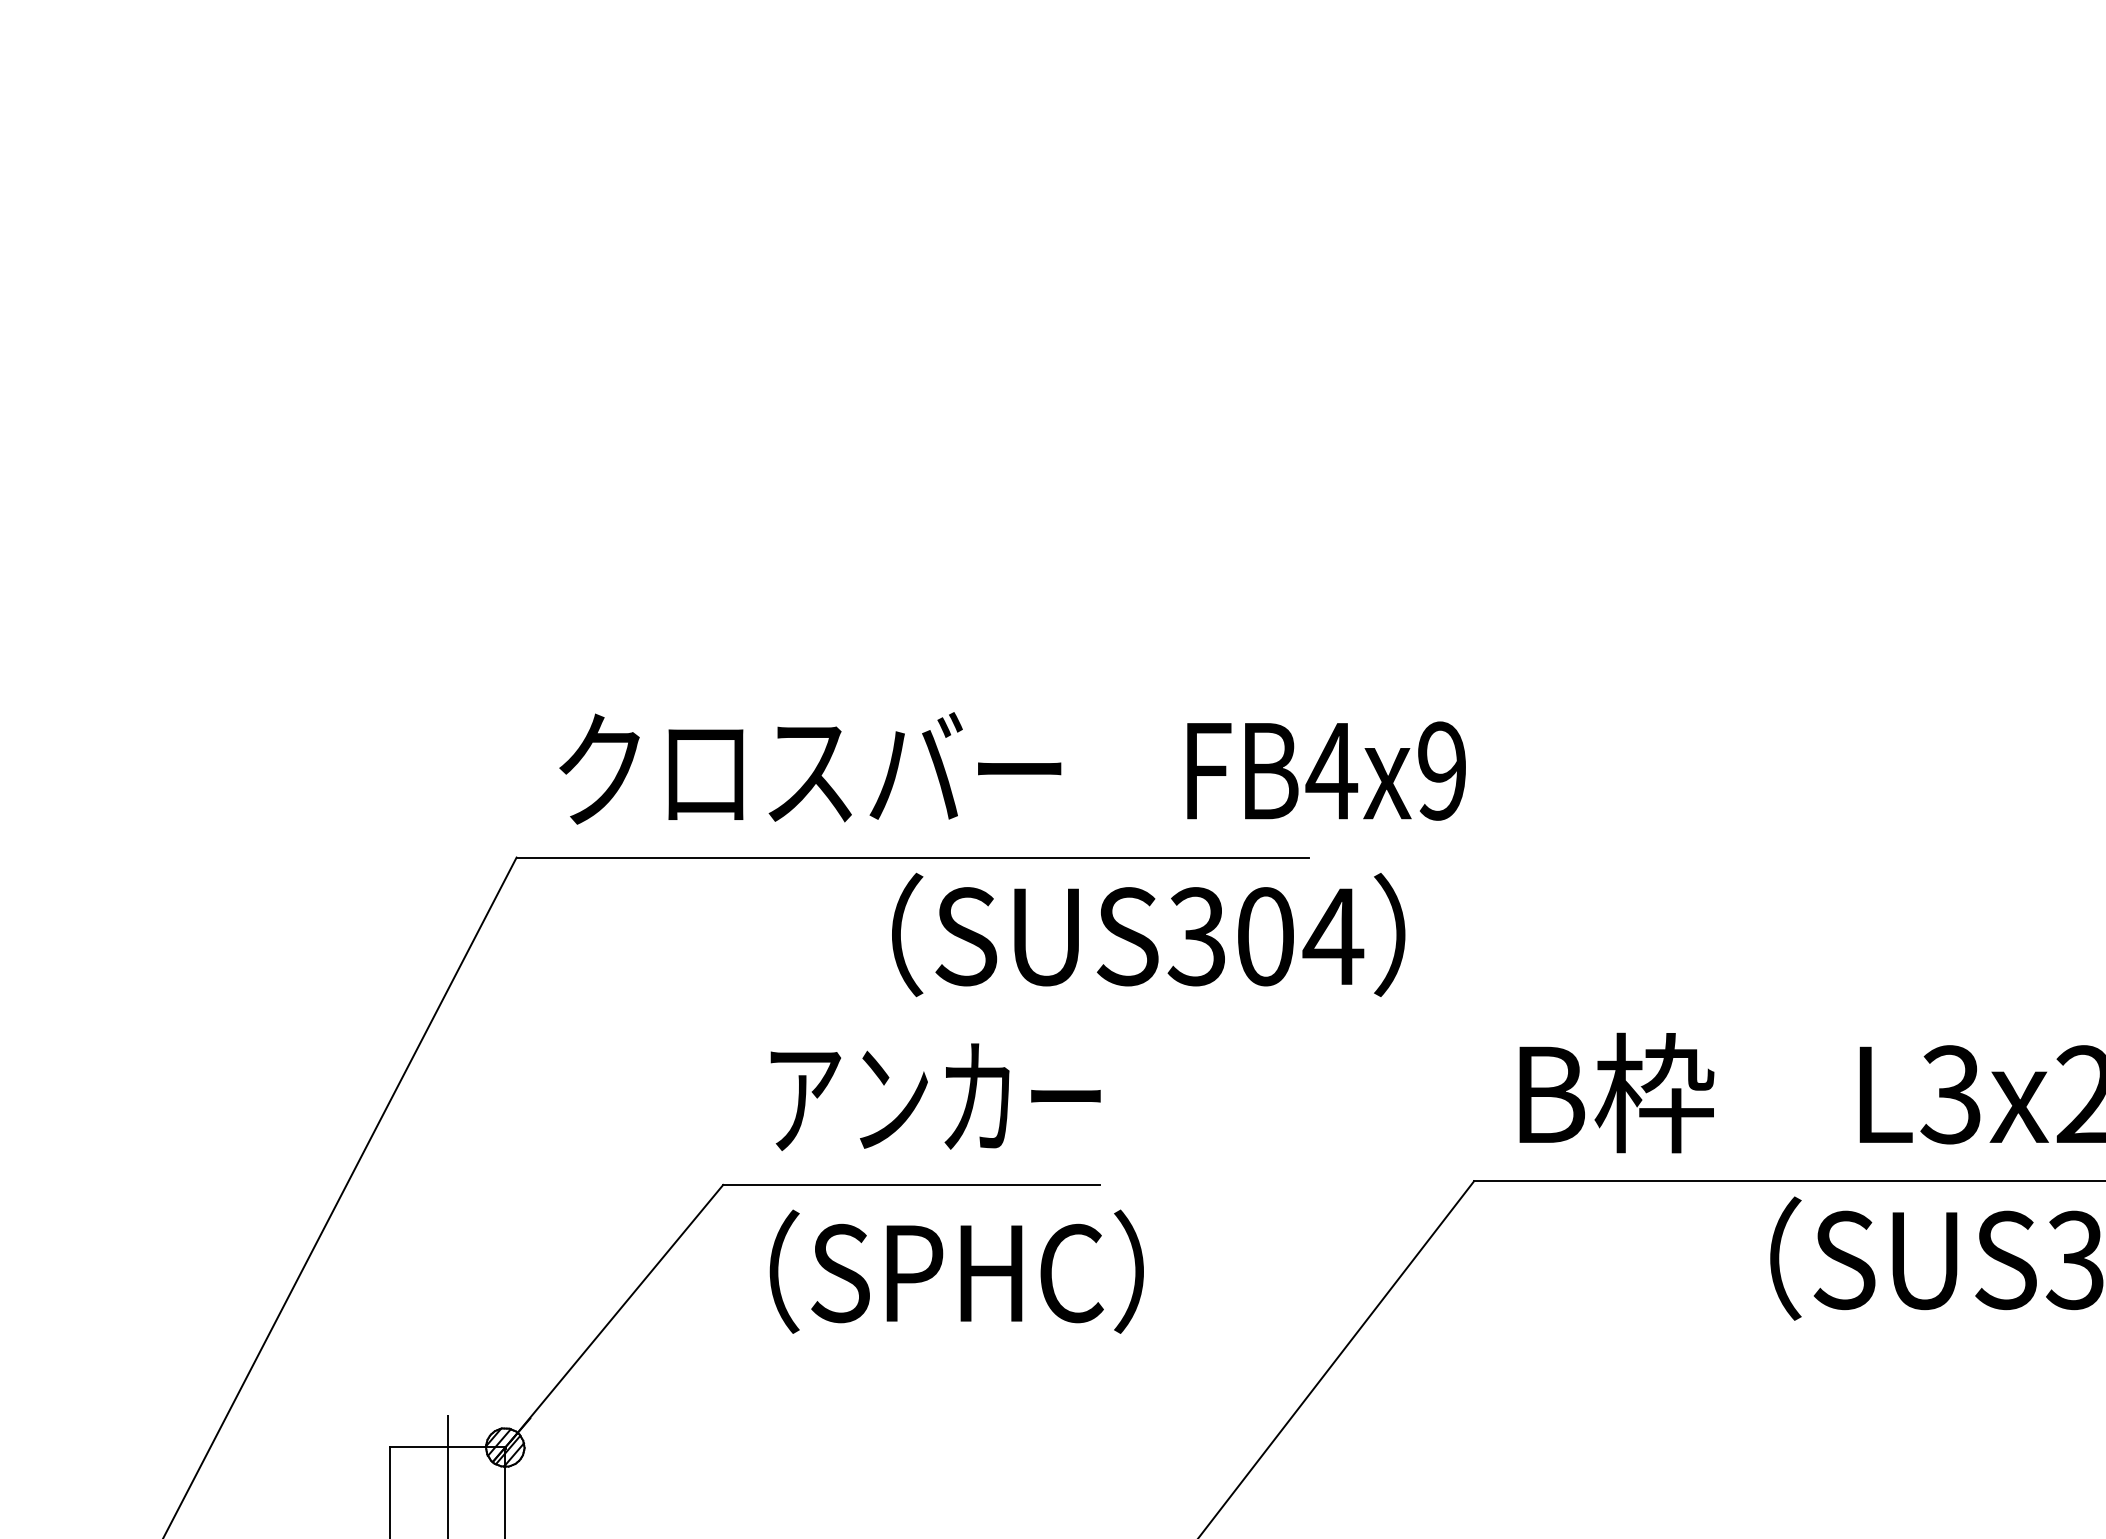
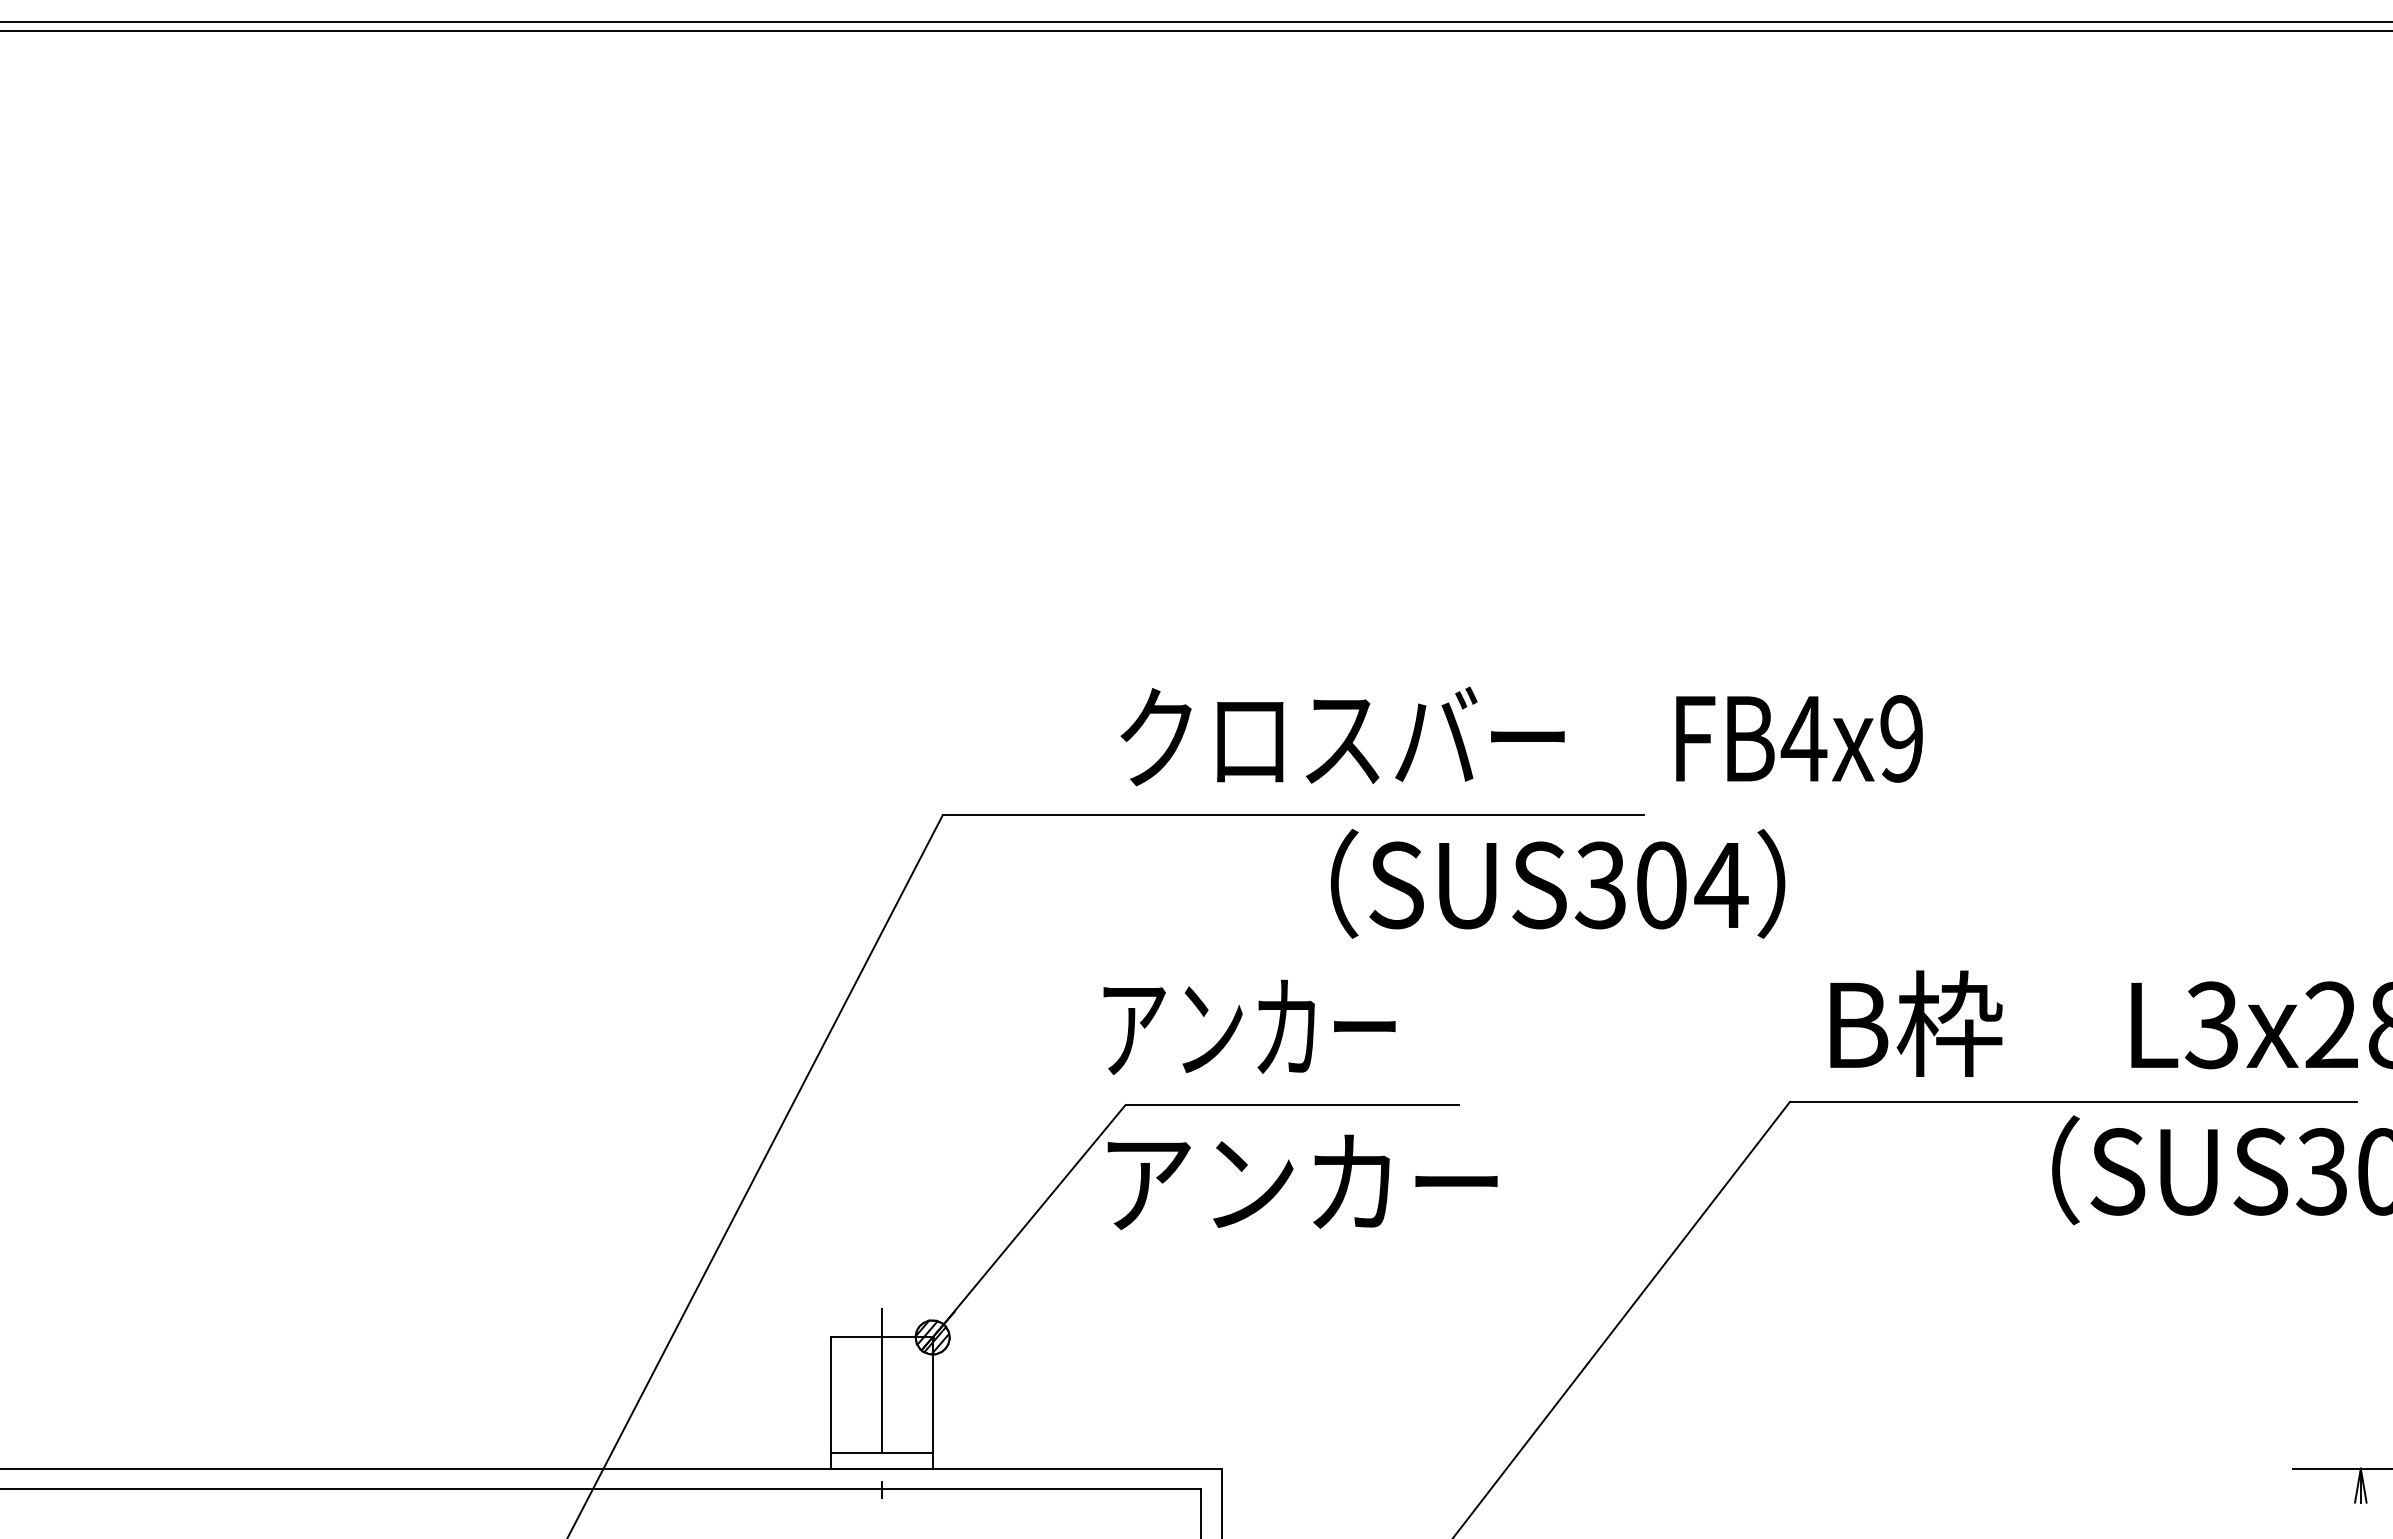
text: (1012, 768) -> (1521, 736), moved
text: (1148, 934) -> (1557, 883), moved
text: (935, 1097) -> (1249, 1027), moved
text: (923, 1271) -> (1302, 1181), （SPHC） -> アンカー

